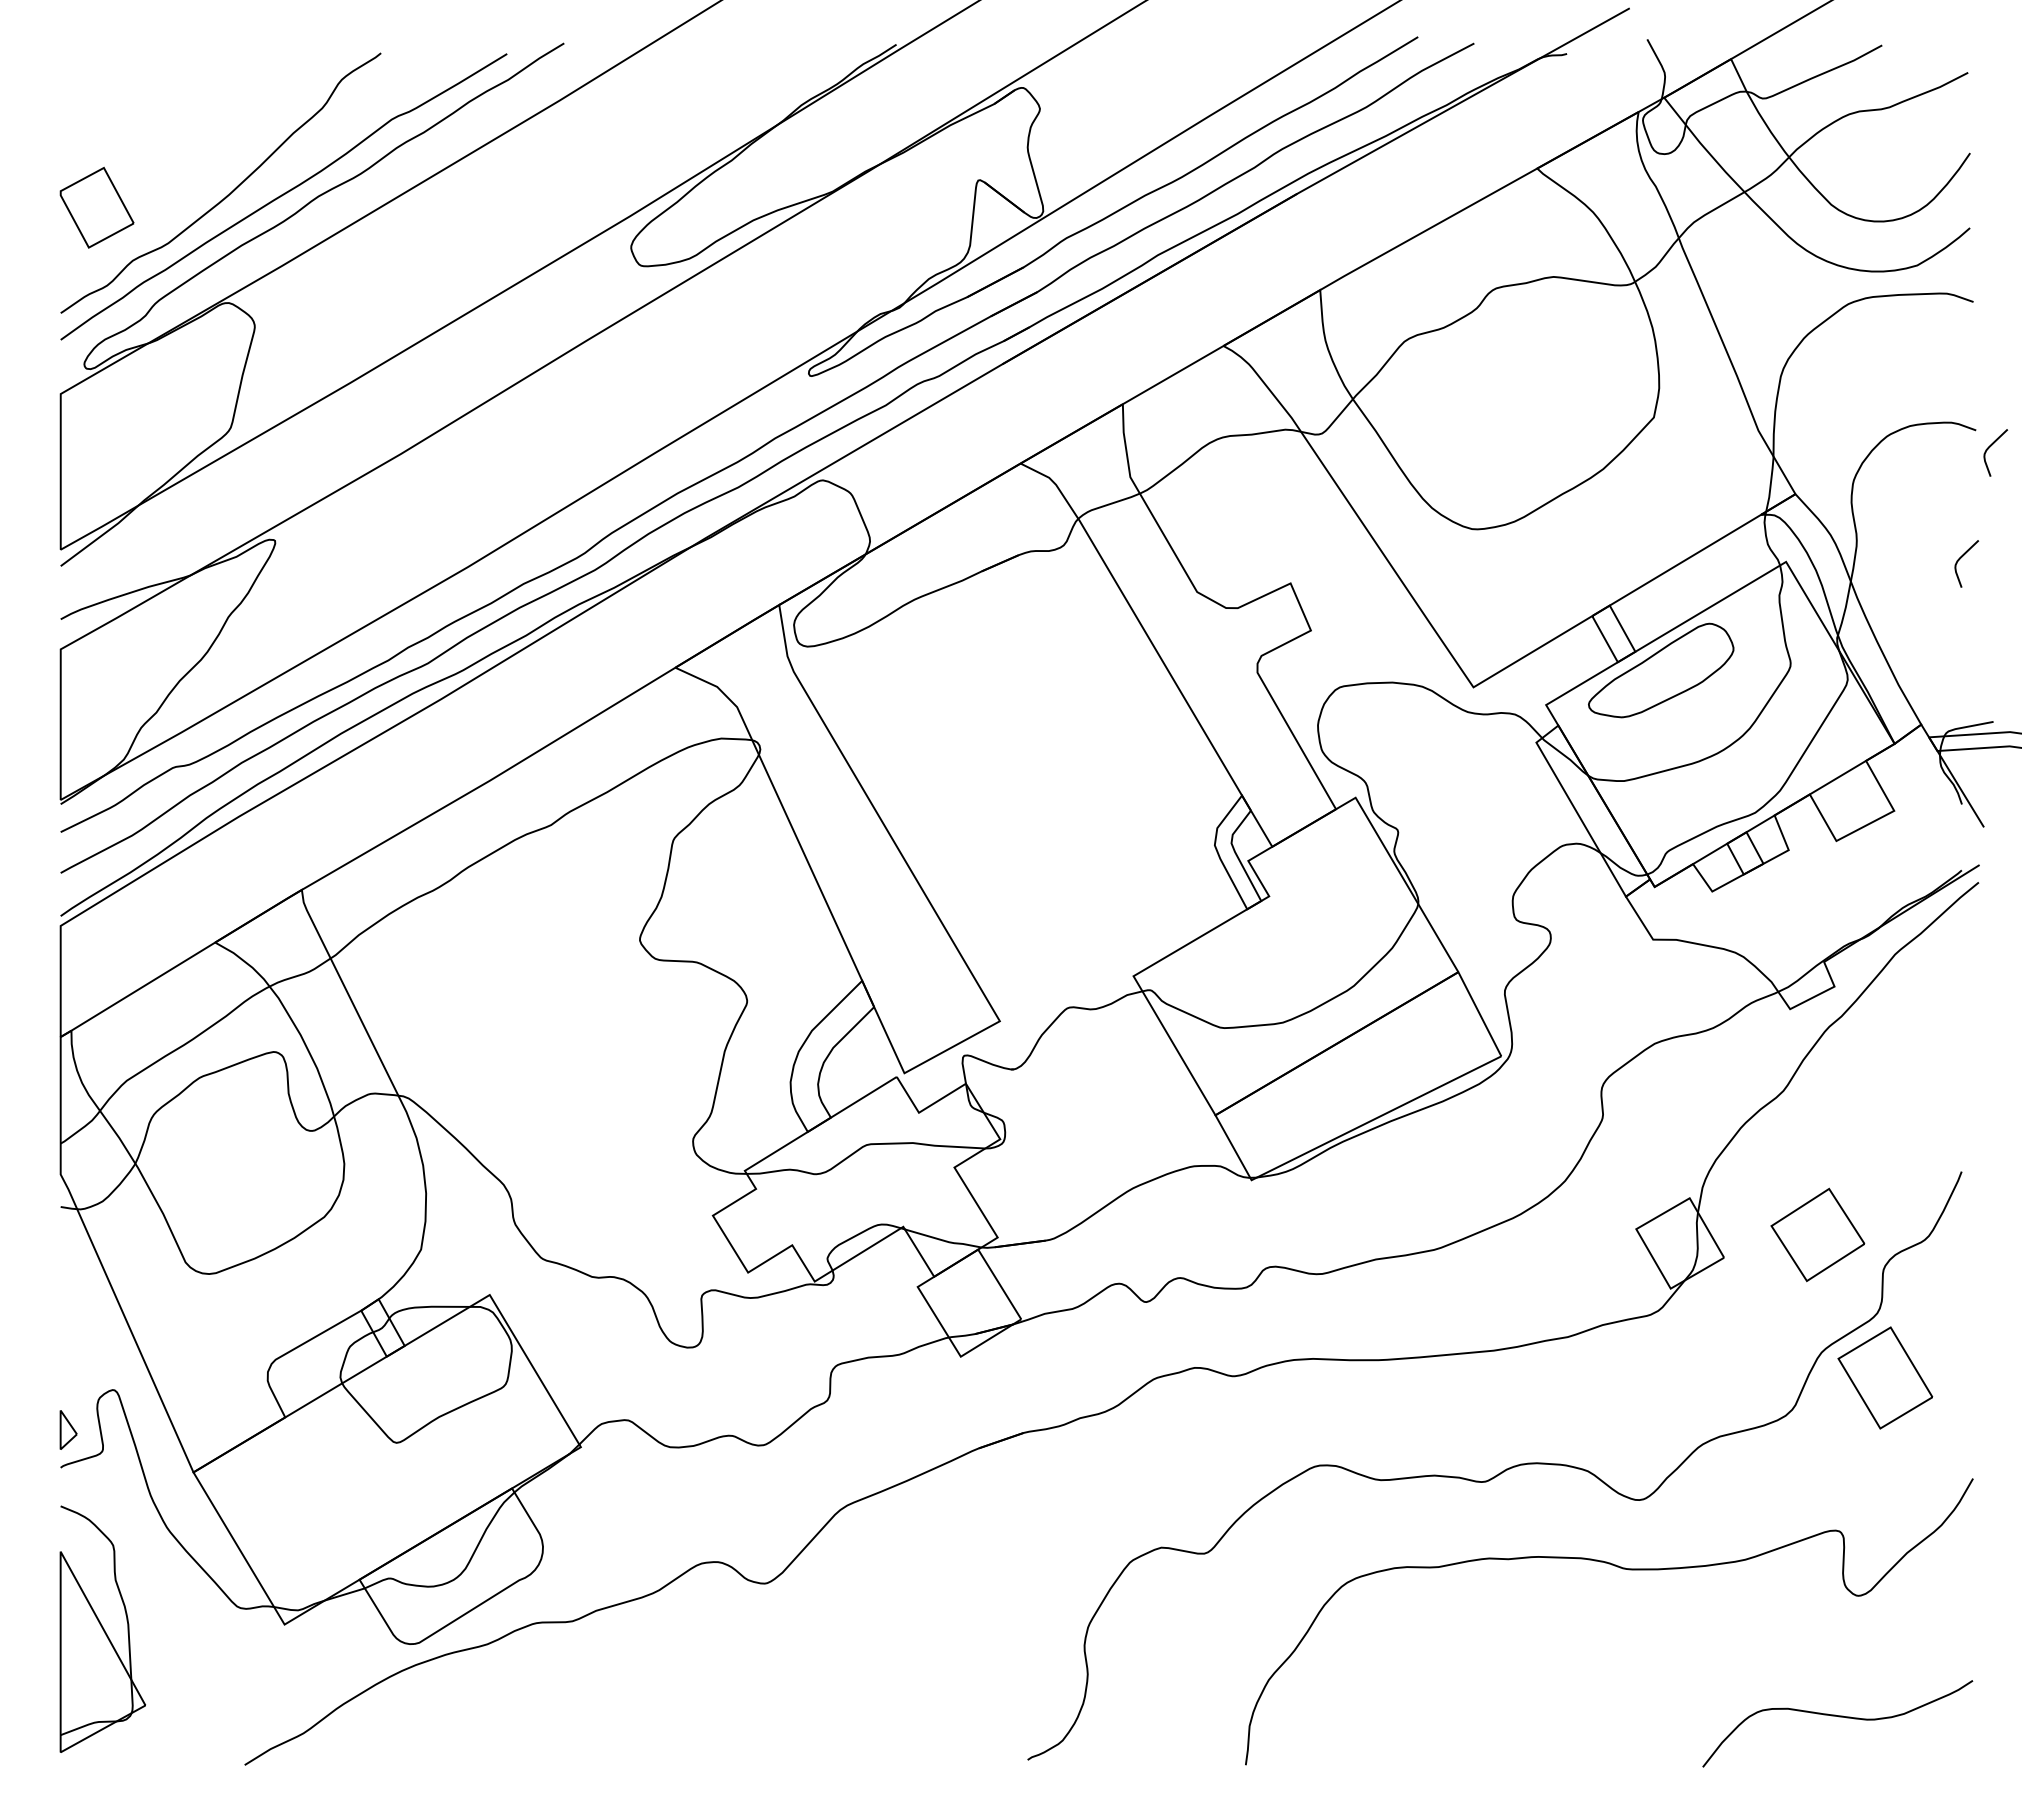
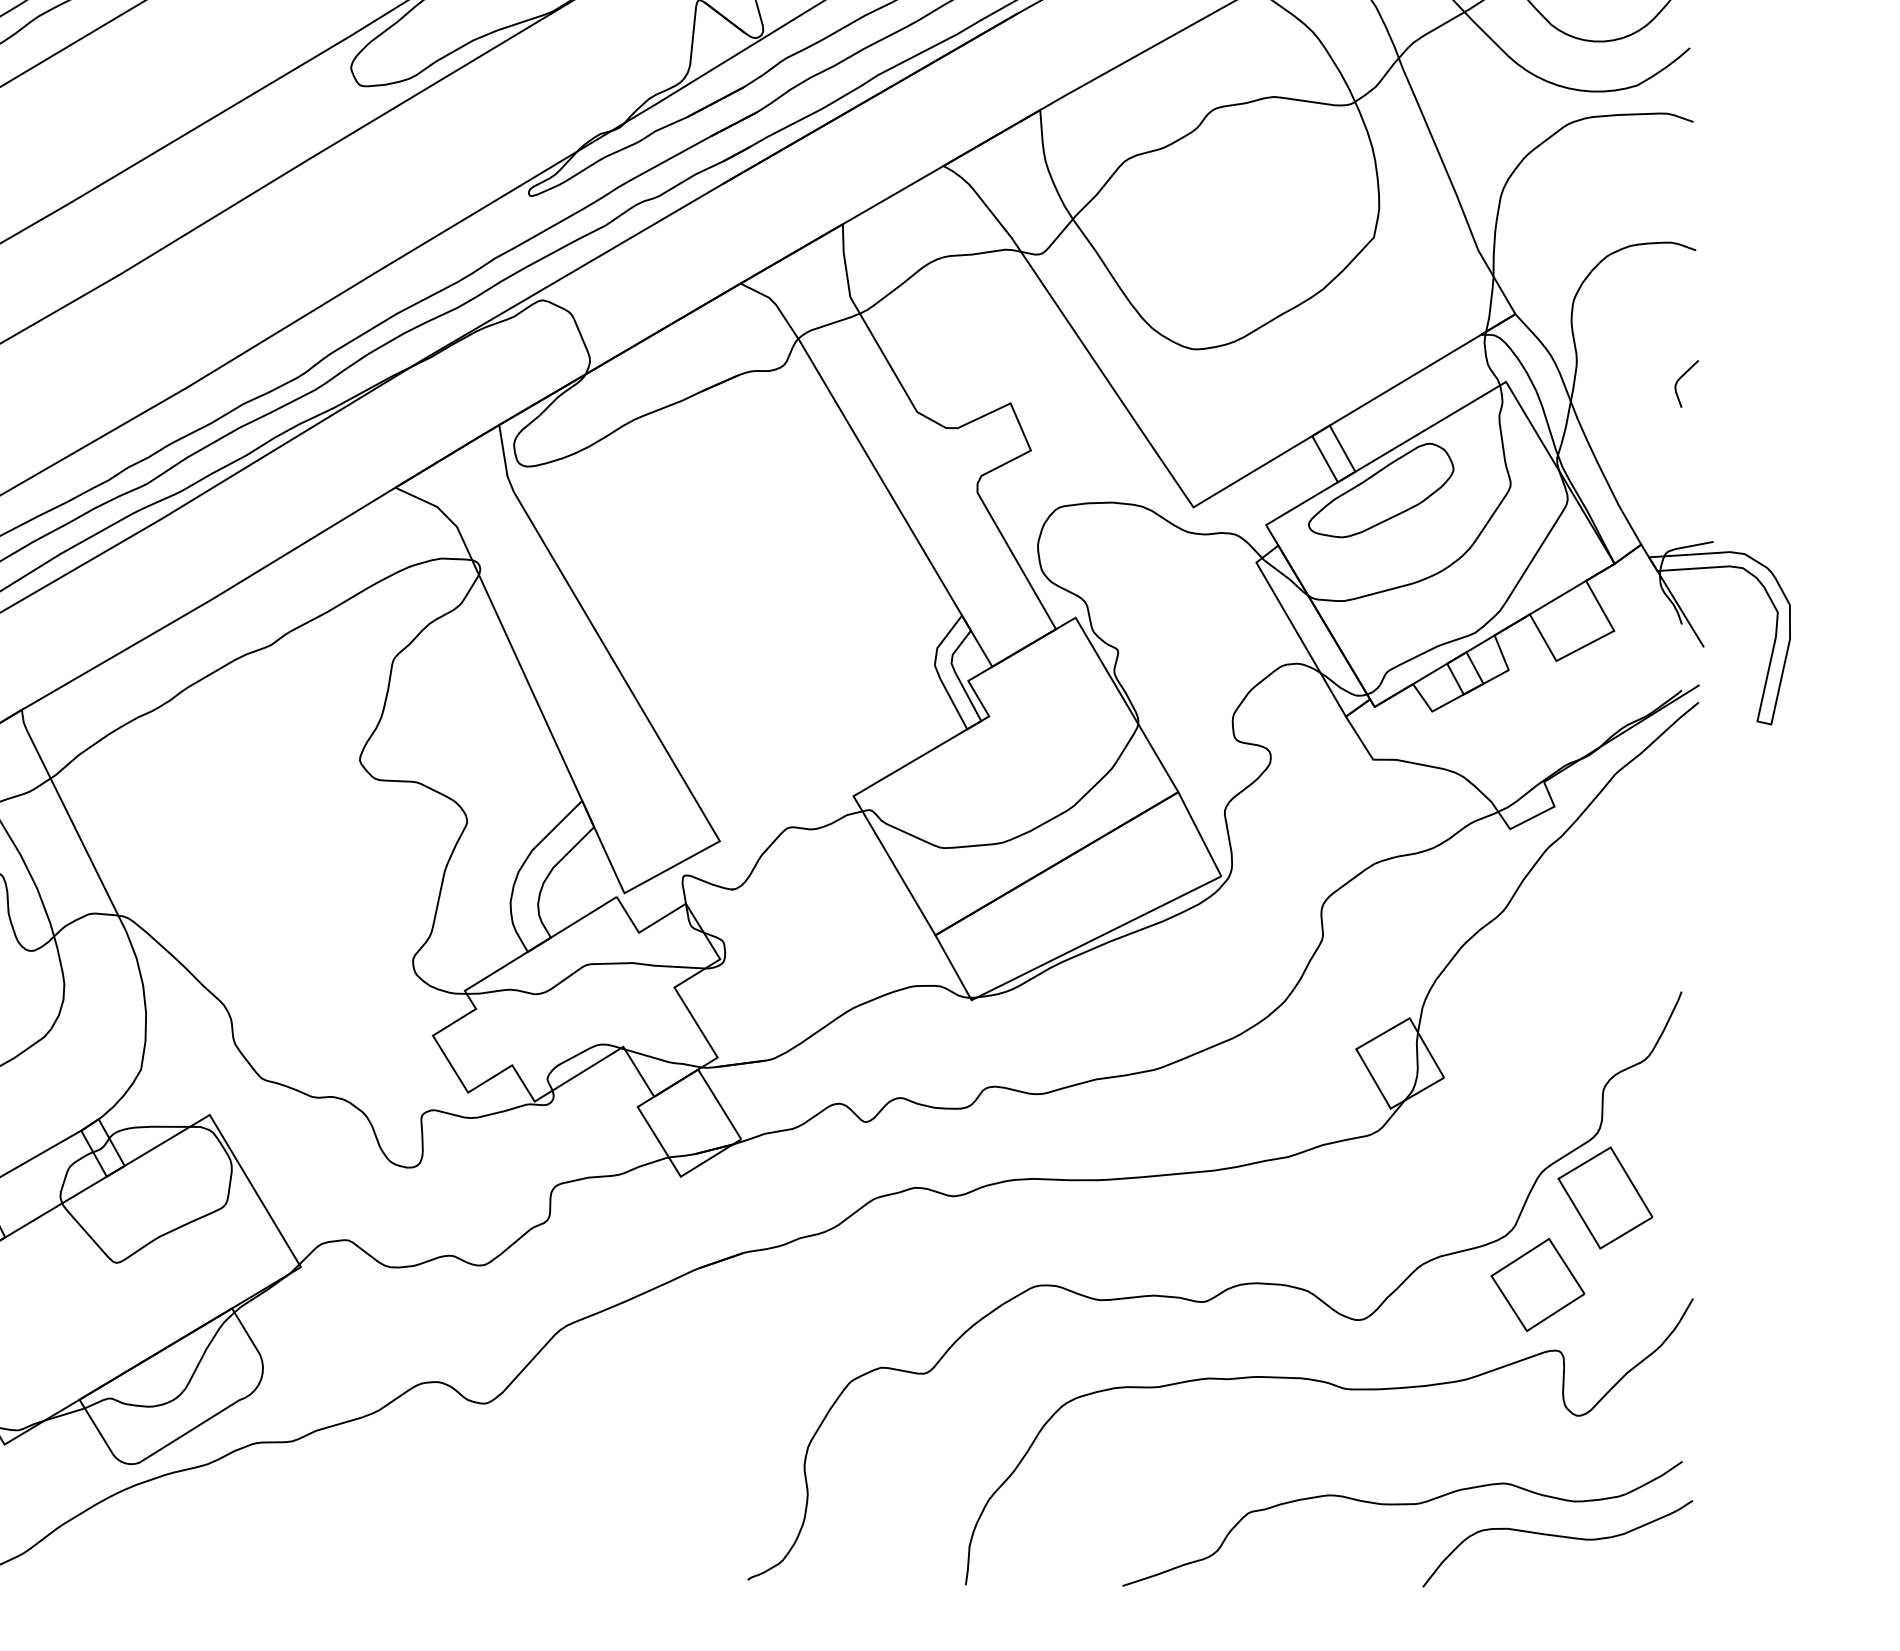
curve: (1990, 447) -> (1710, 267), removed
part: (1817, 1234) -> (1537, 1284), moved
curve: (1682, 1685) -> (1402, 1505), added

